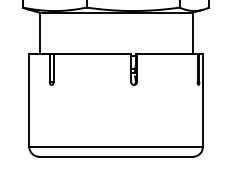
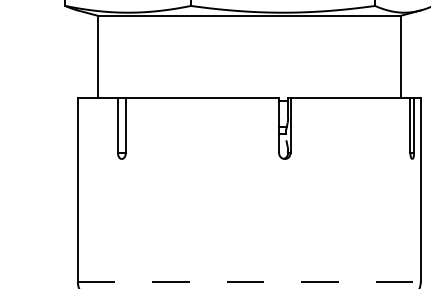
line: (116, 147) -> (250, 282), solid -> dashed

